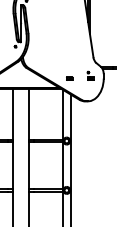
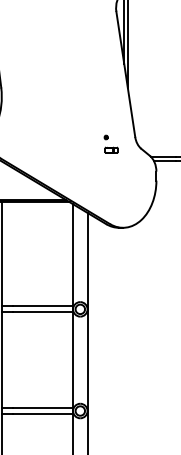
part: (90, 75) -> (110, 143), moved
part: (69, 78) -> (85, 180), removed

